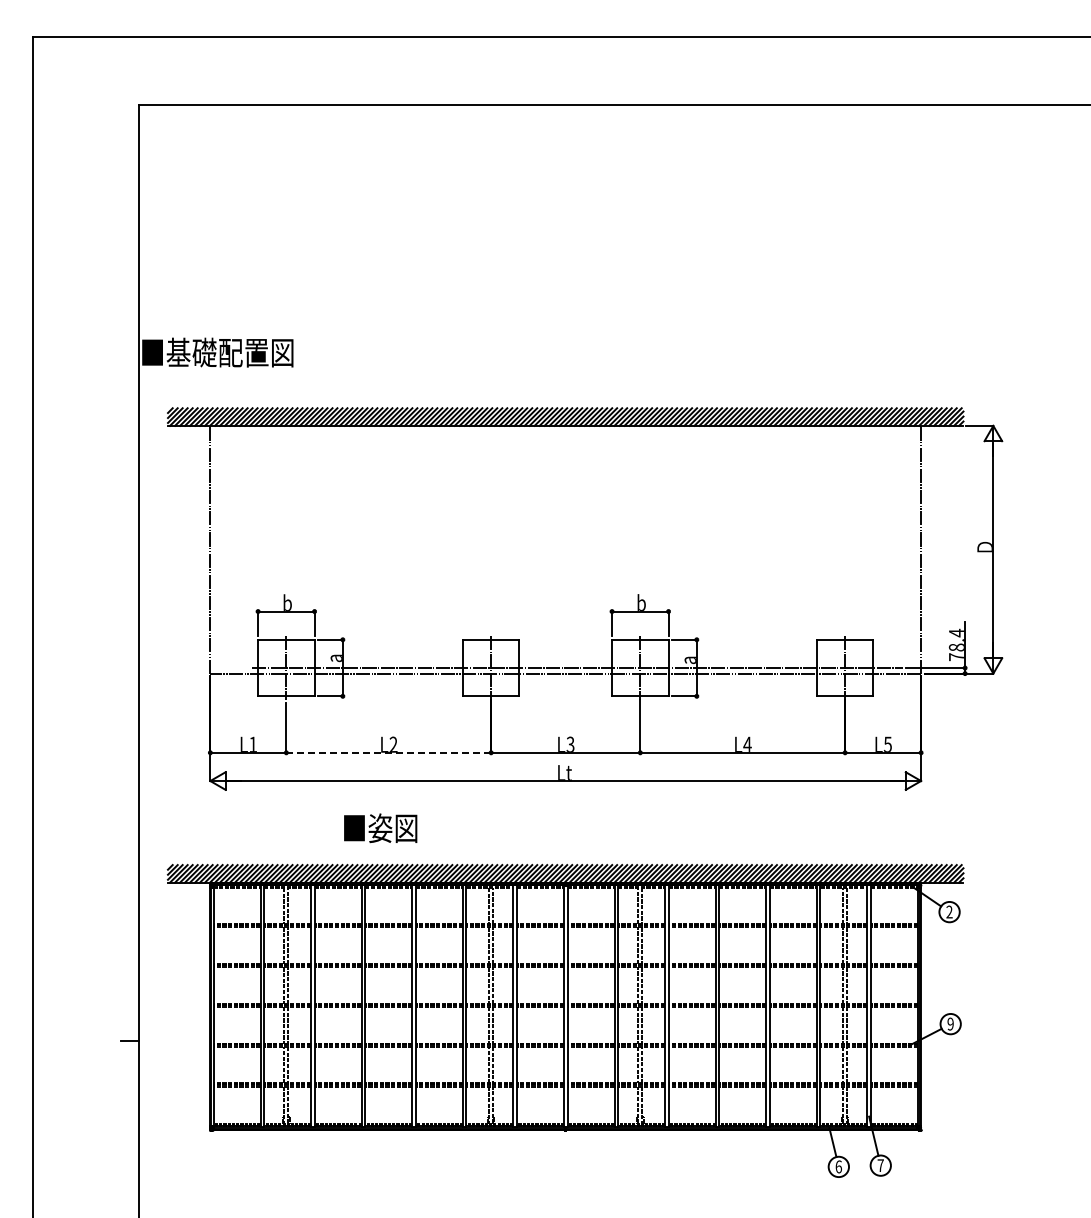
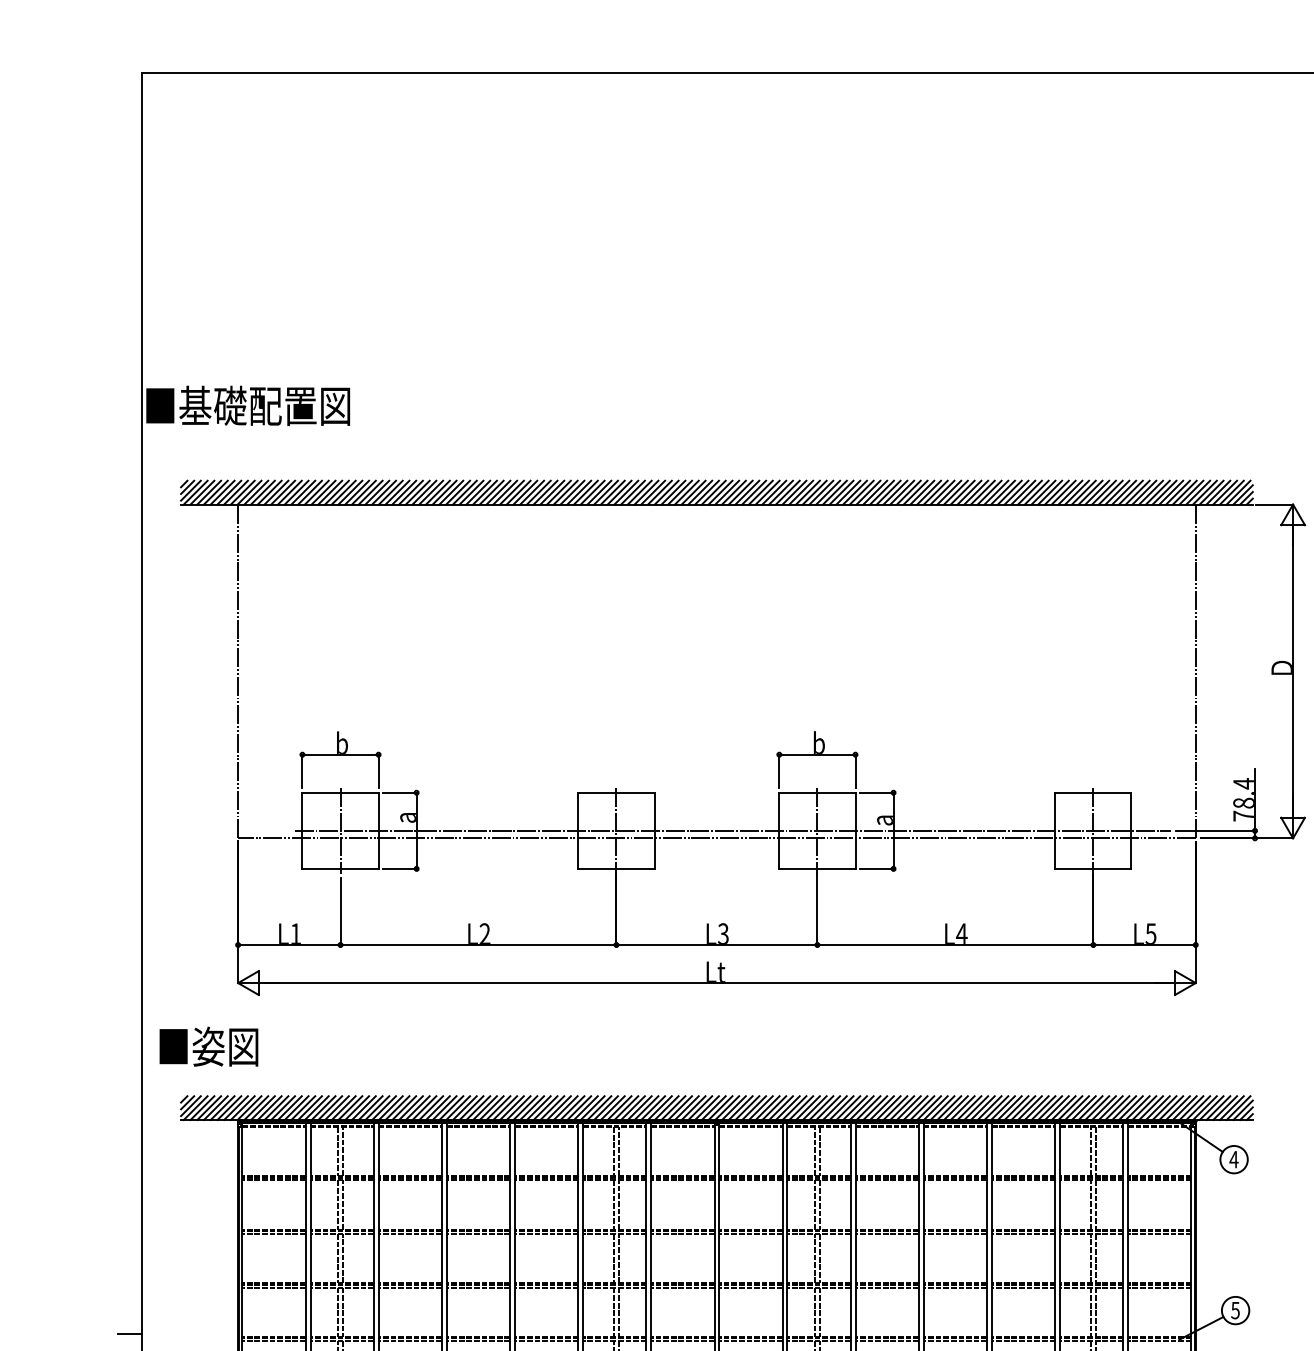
line: (389, 752) -> (479, 944), dashed -> solid
text: (380, 828) -> (208, 1047), moved
text: (949, 911) -> (1233, 1158), 2 -> 4
text: (950, 1023) -> (1235, 1309), 9 -> 5

